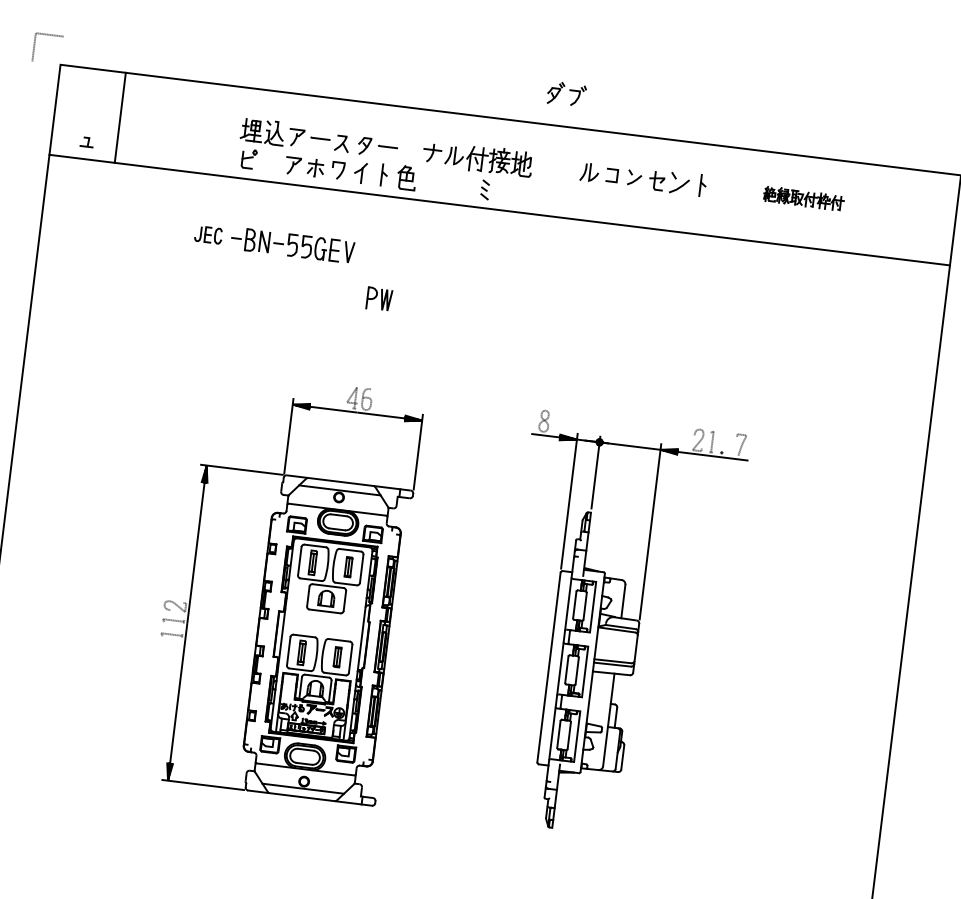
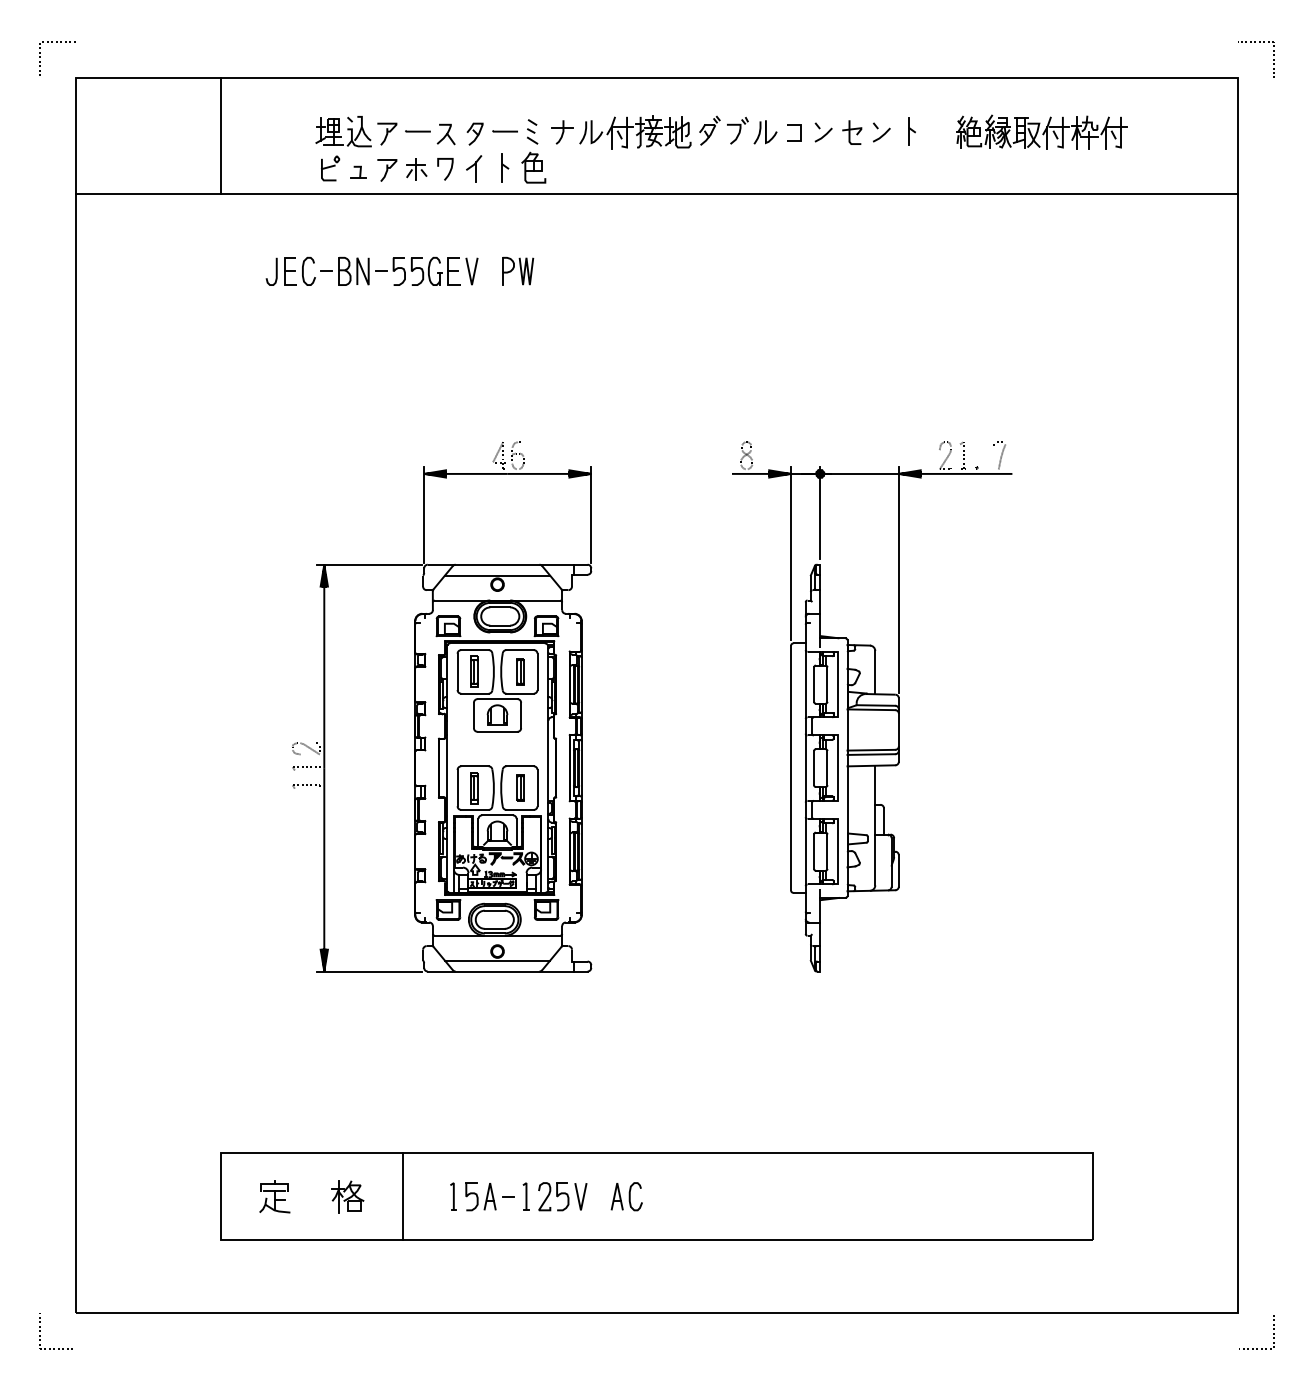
part: (569, 90) -> (727, 125), moved
line: (120, 118) -> (221, 136), moved
part: (87, 141) -> (358, 171), moved
part: (679, 183) -> (881, 132), size x0.71
part: (485, 189) -> (532, 131), moved
part: (803, 198) -> (1041, 131), size x1.67
part: (208, 234) -> (290, 270), size x1.43
part: (379, 298) -> (518, 270), moved

